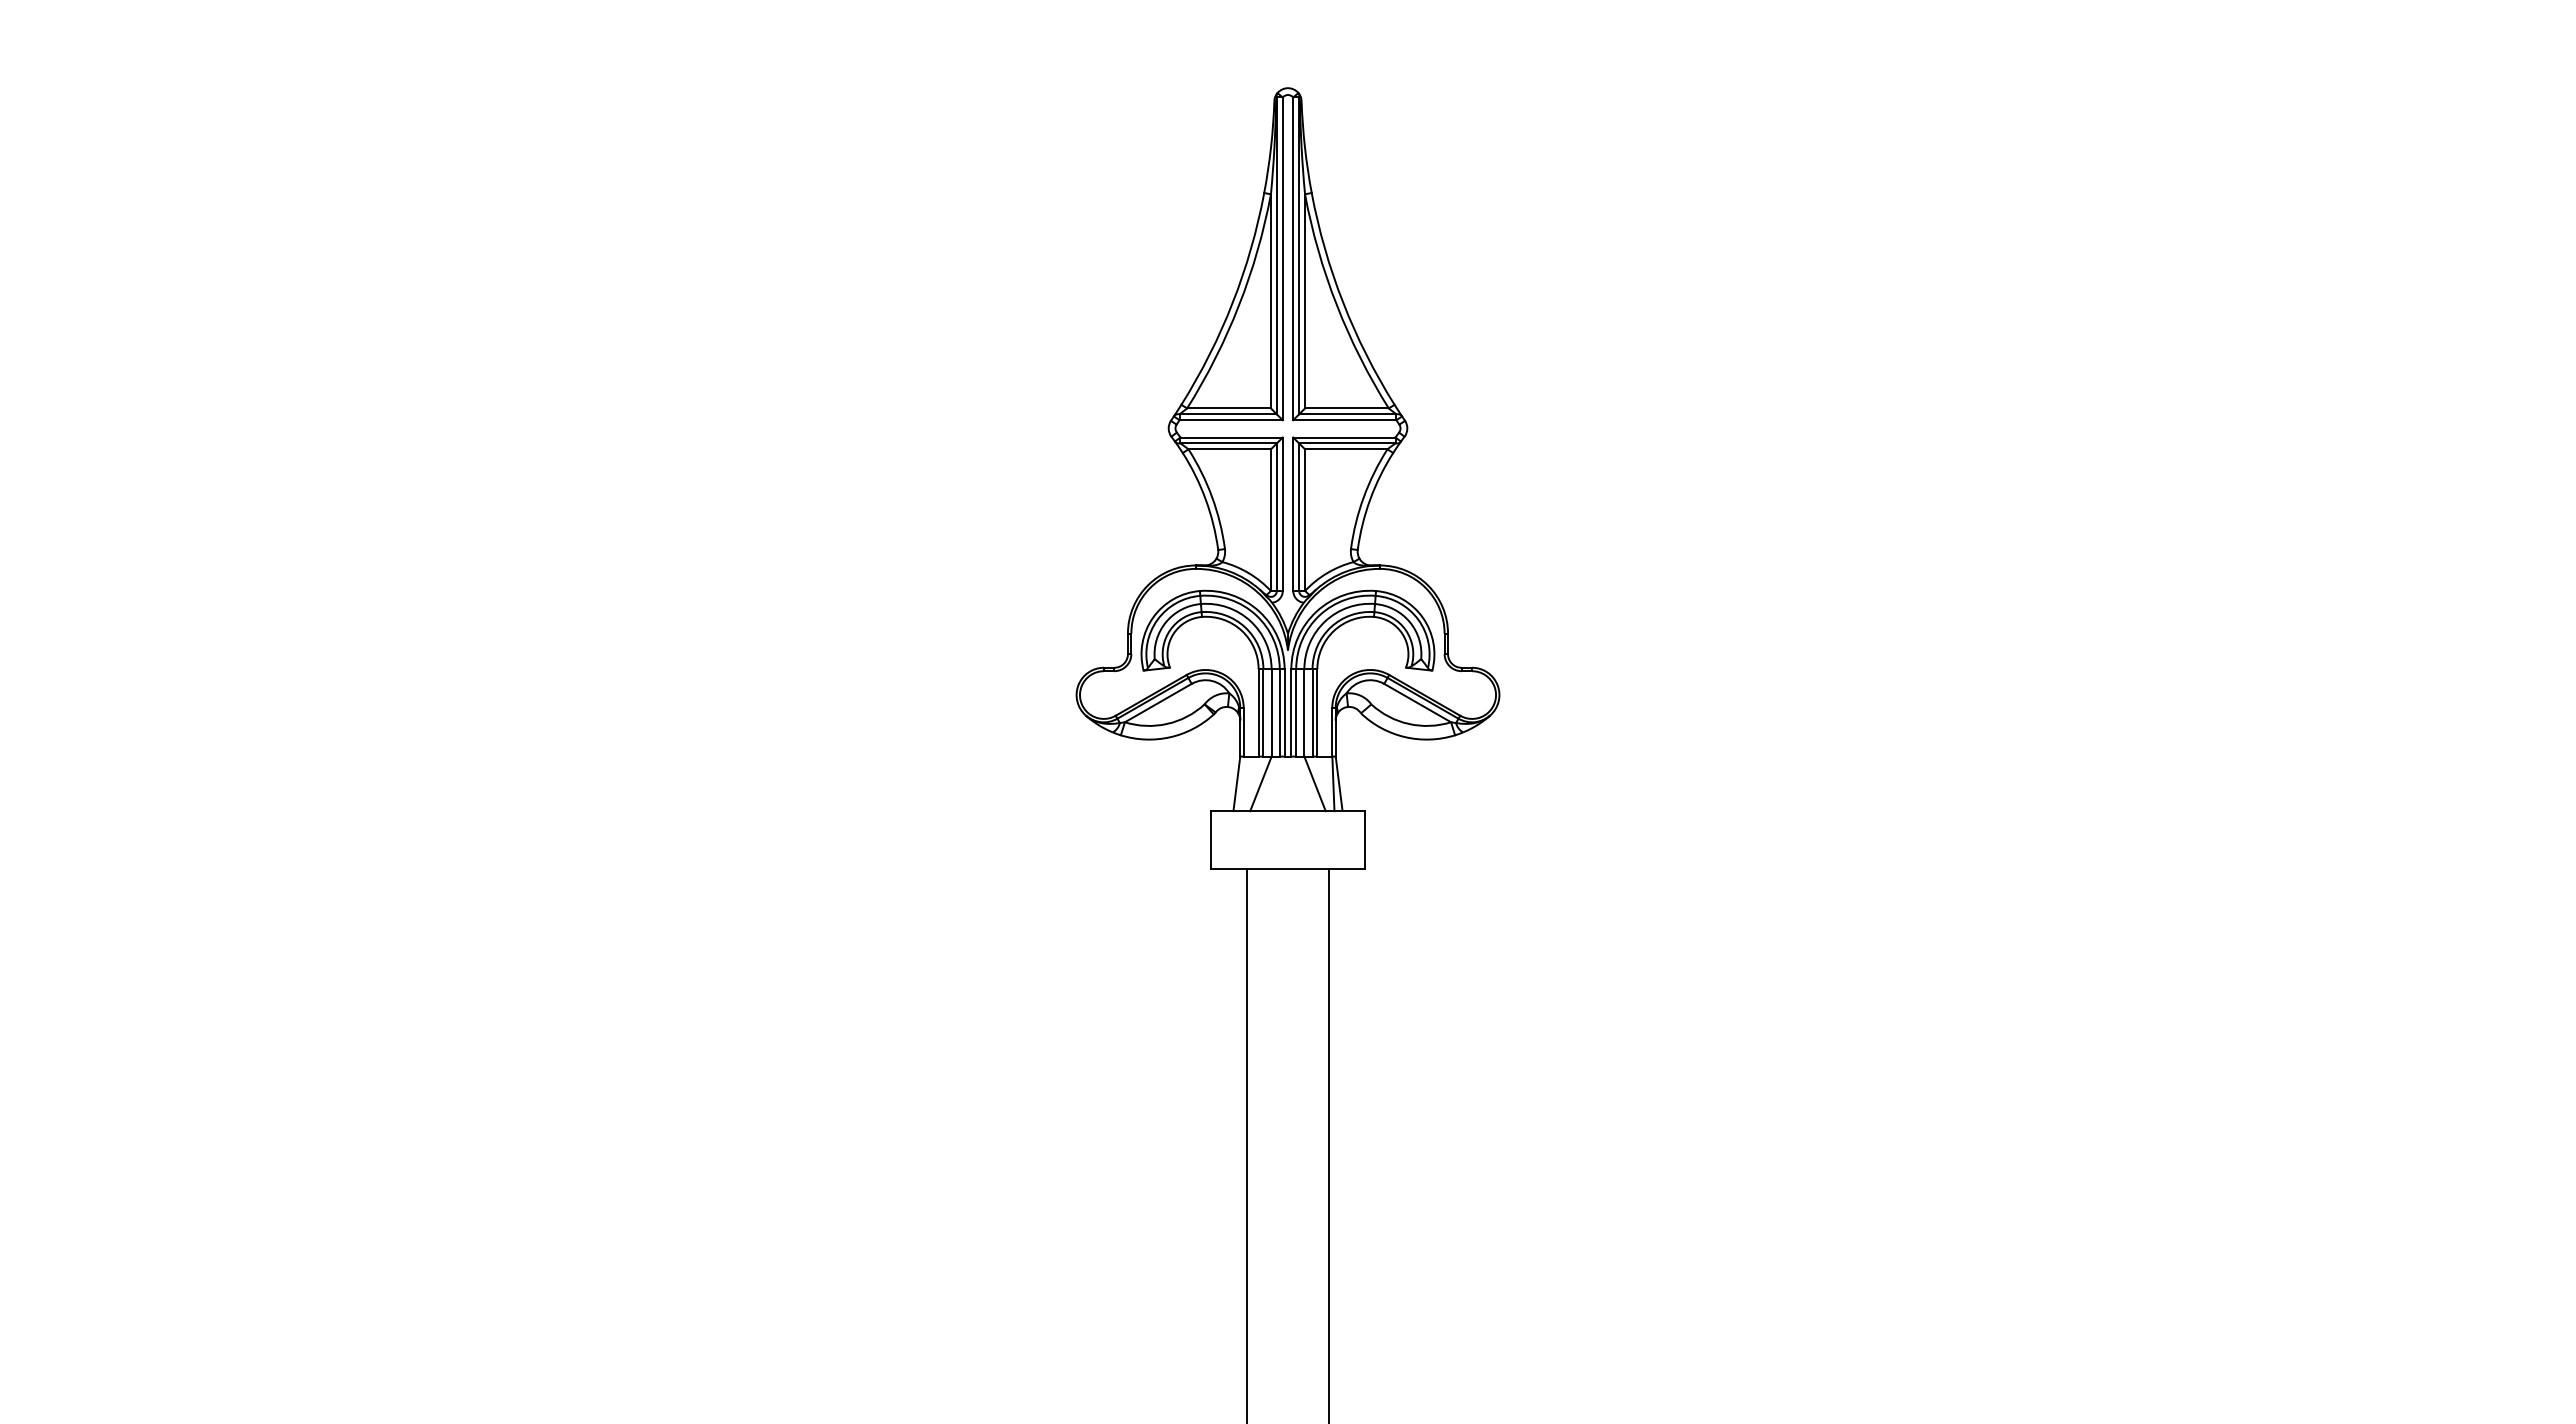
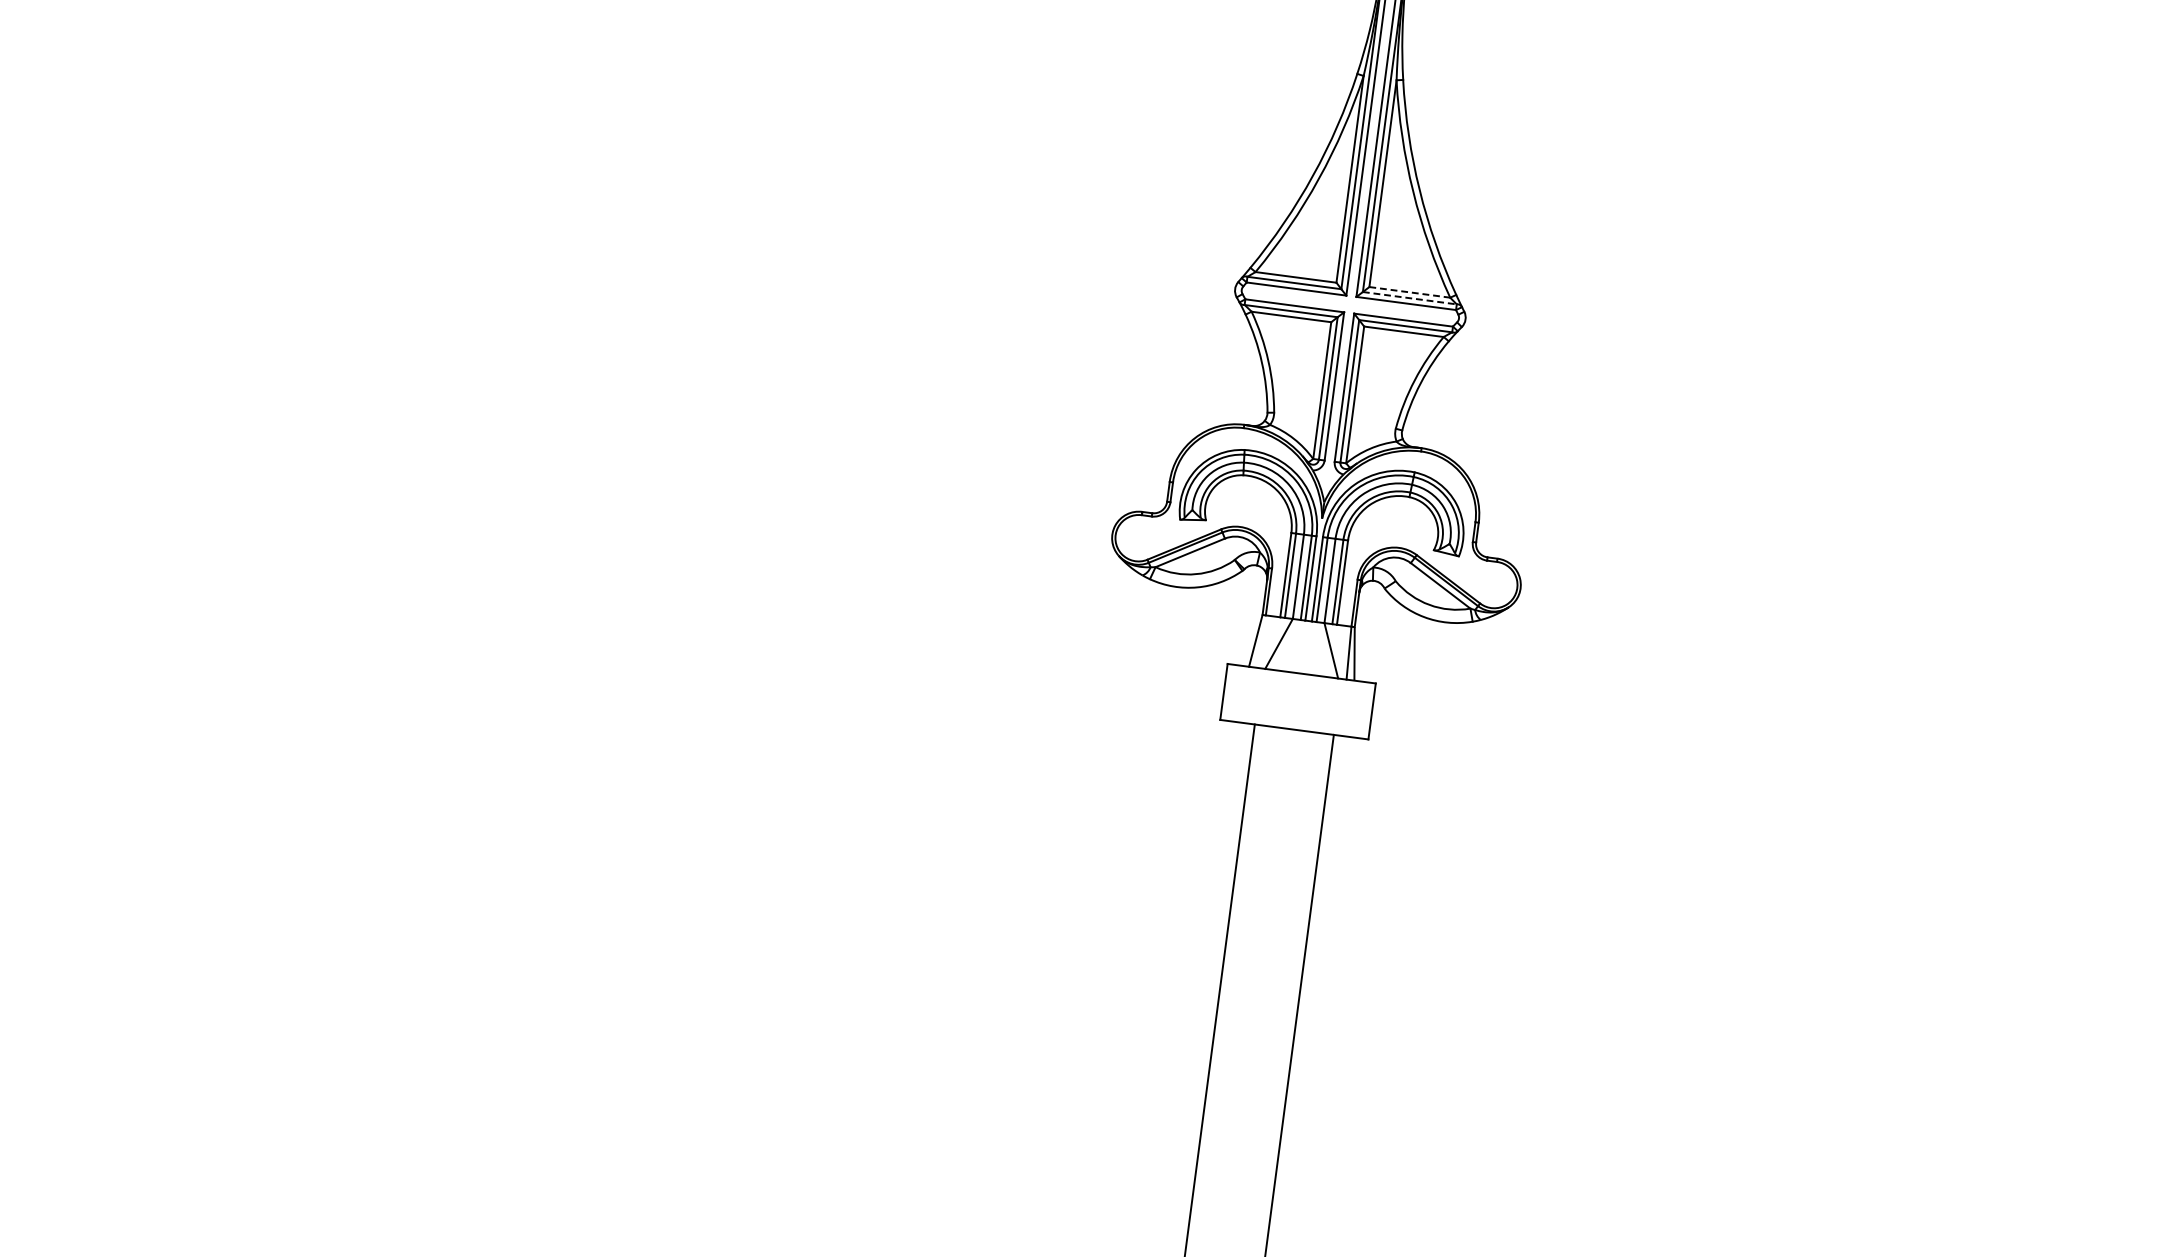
line: (1346, 408) -> (1409, 292), solid -> dashed
line: (1347, 414) -> (1409, 298), solid -> dashed

